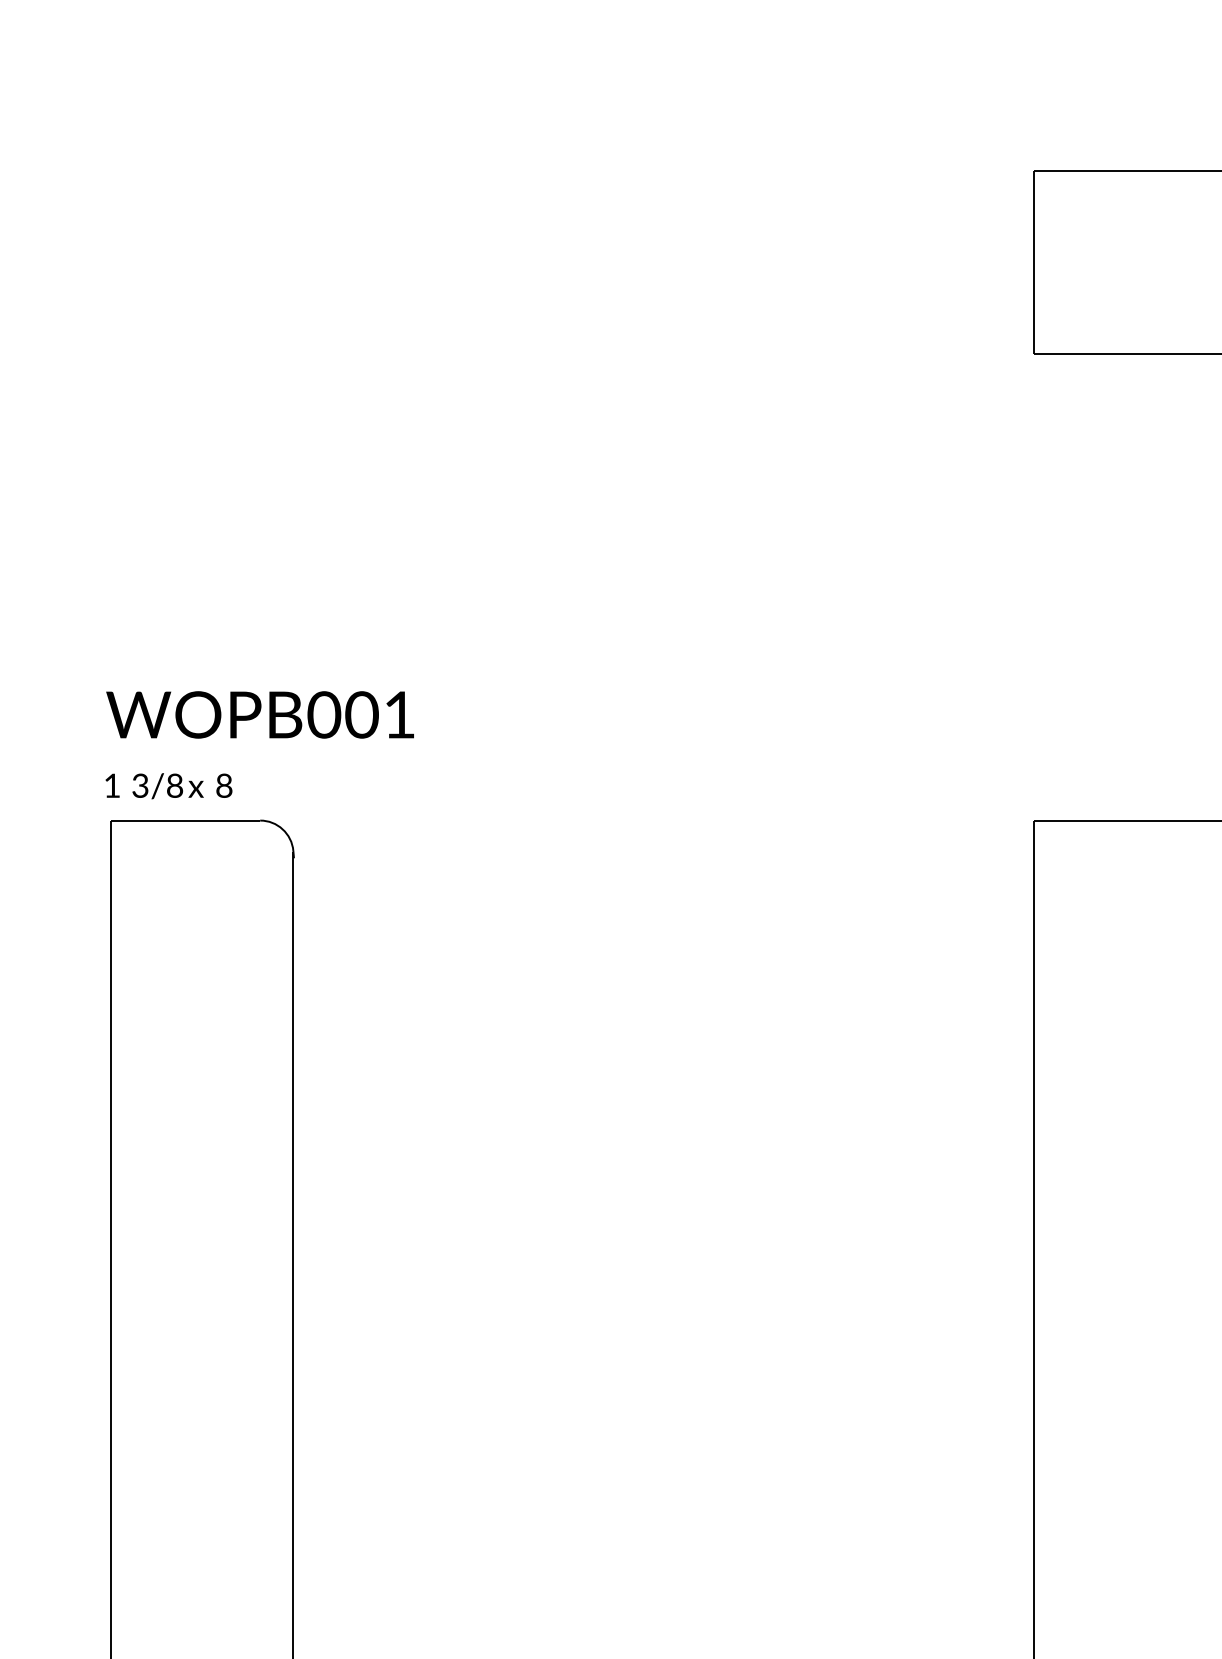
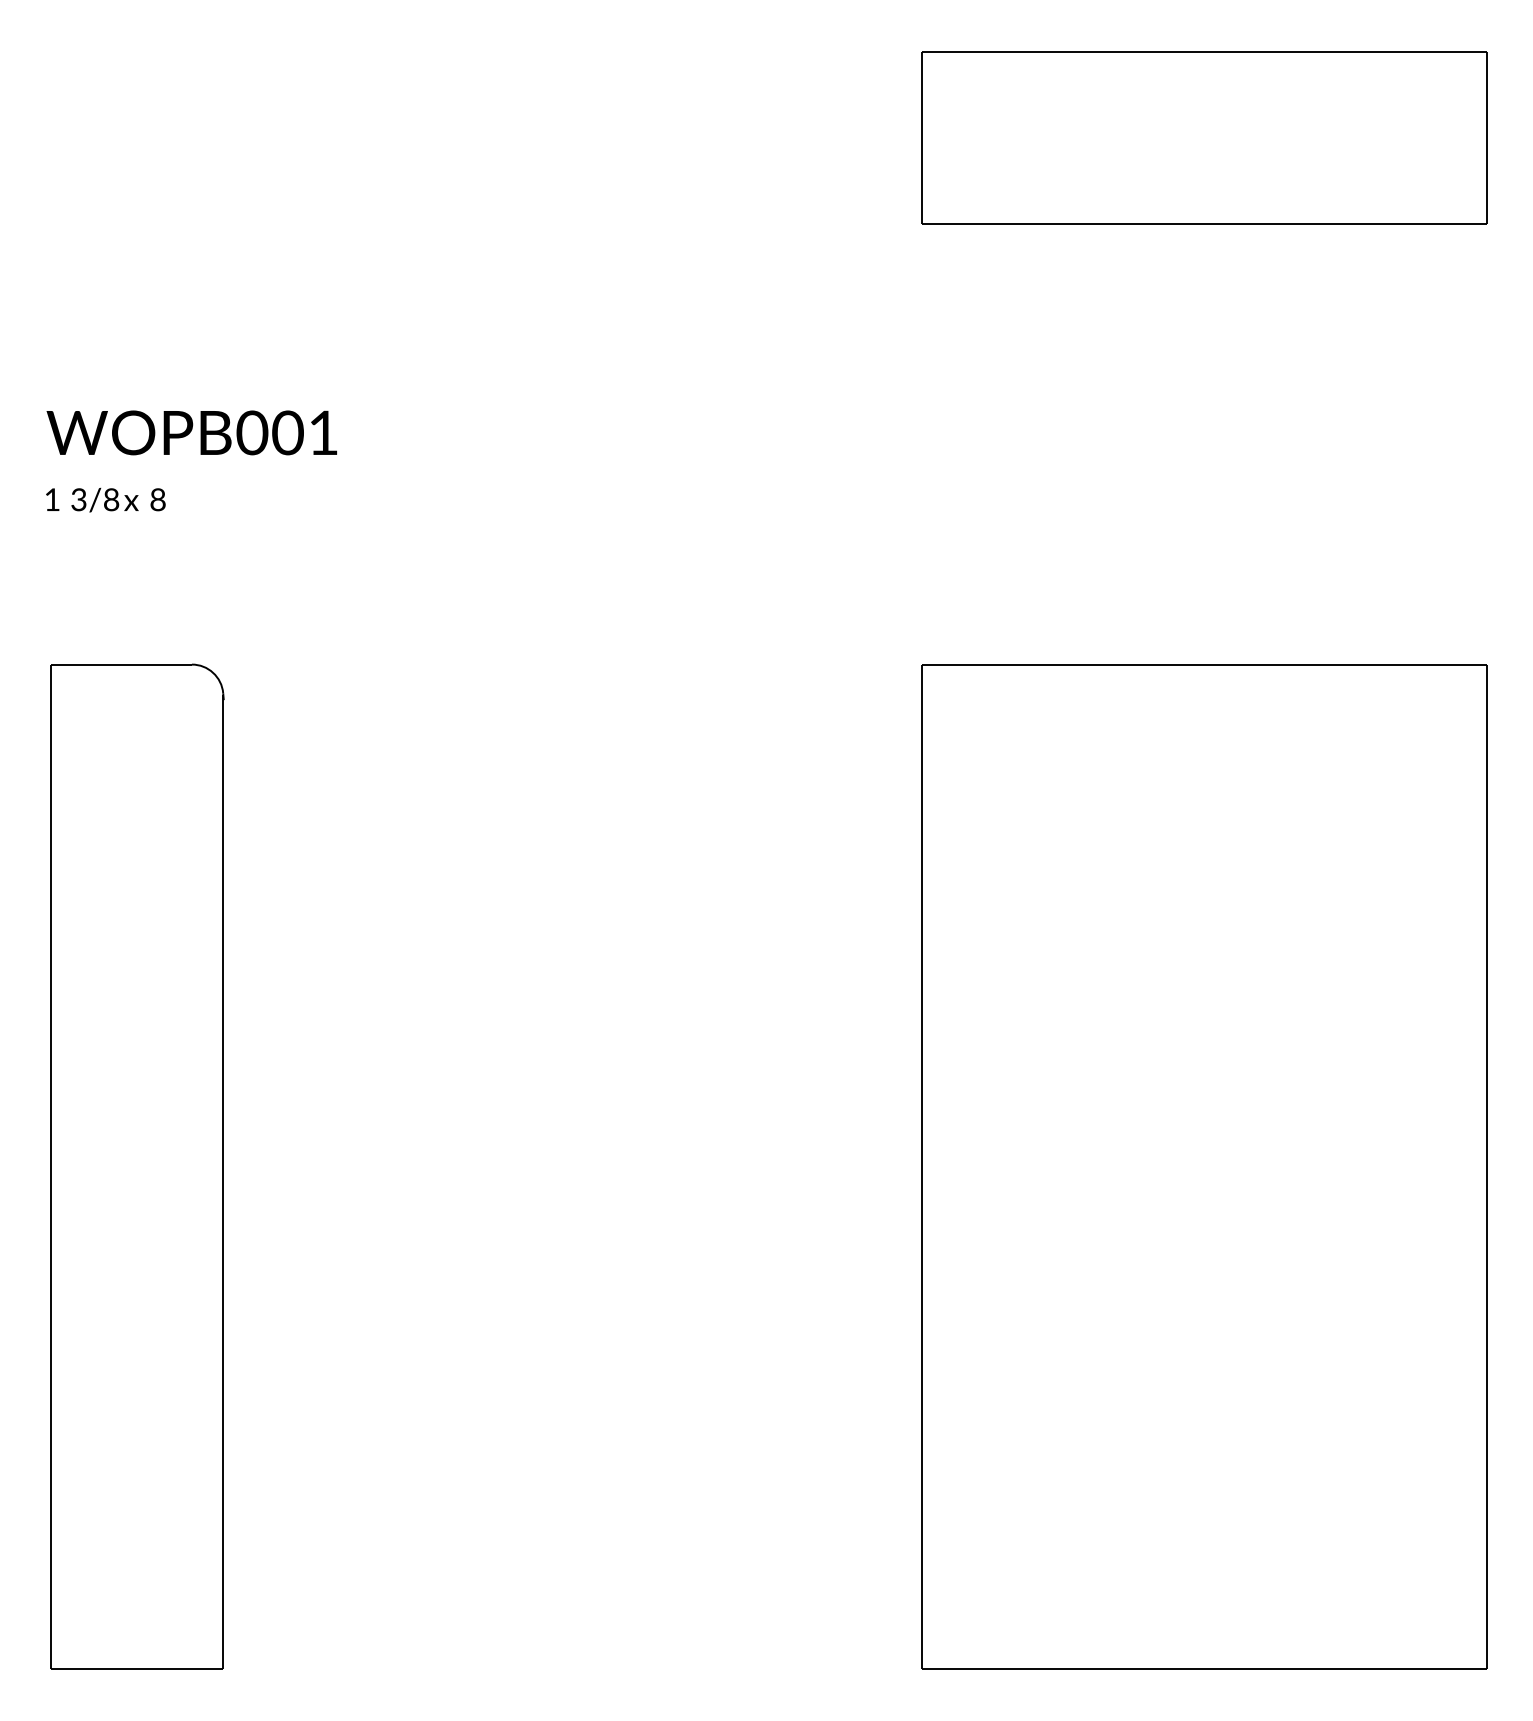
text: (259, 745) -> (191, 461), moved

